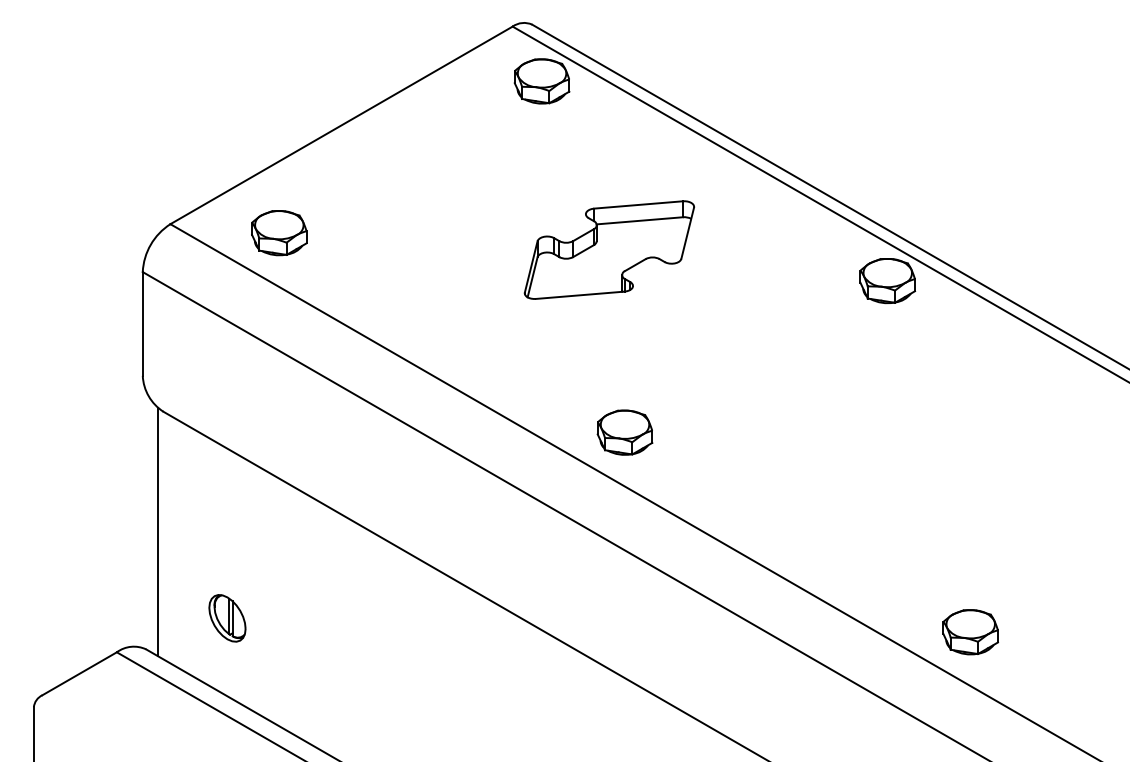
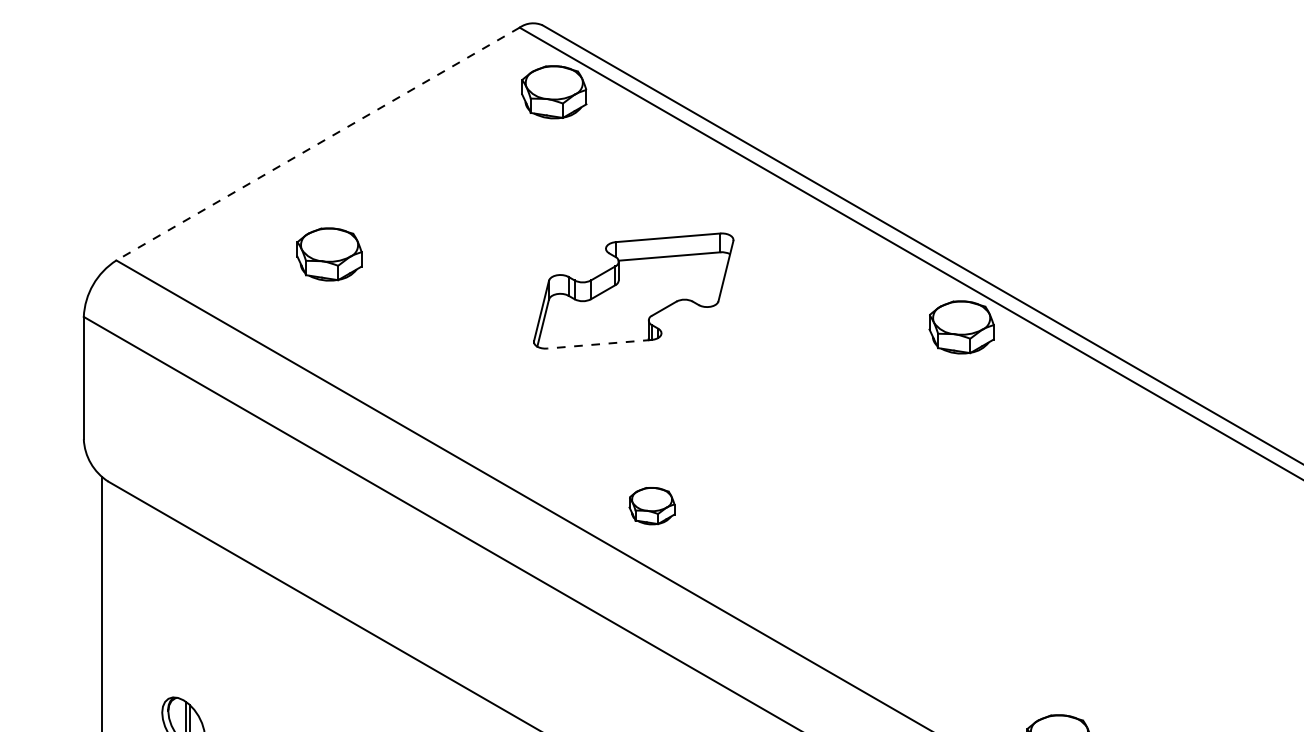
line: (341, 125) -> (317, 144), solid -> dashed
part: (279, 233) -> (329, 254), moved
line: (580, 295) -> (599, 344), solid -> dashed
part: (624, 432) -> (651, 505), size x0.7

